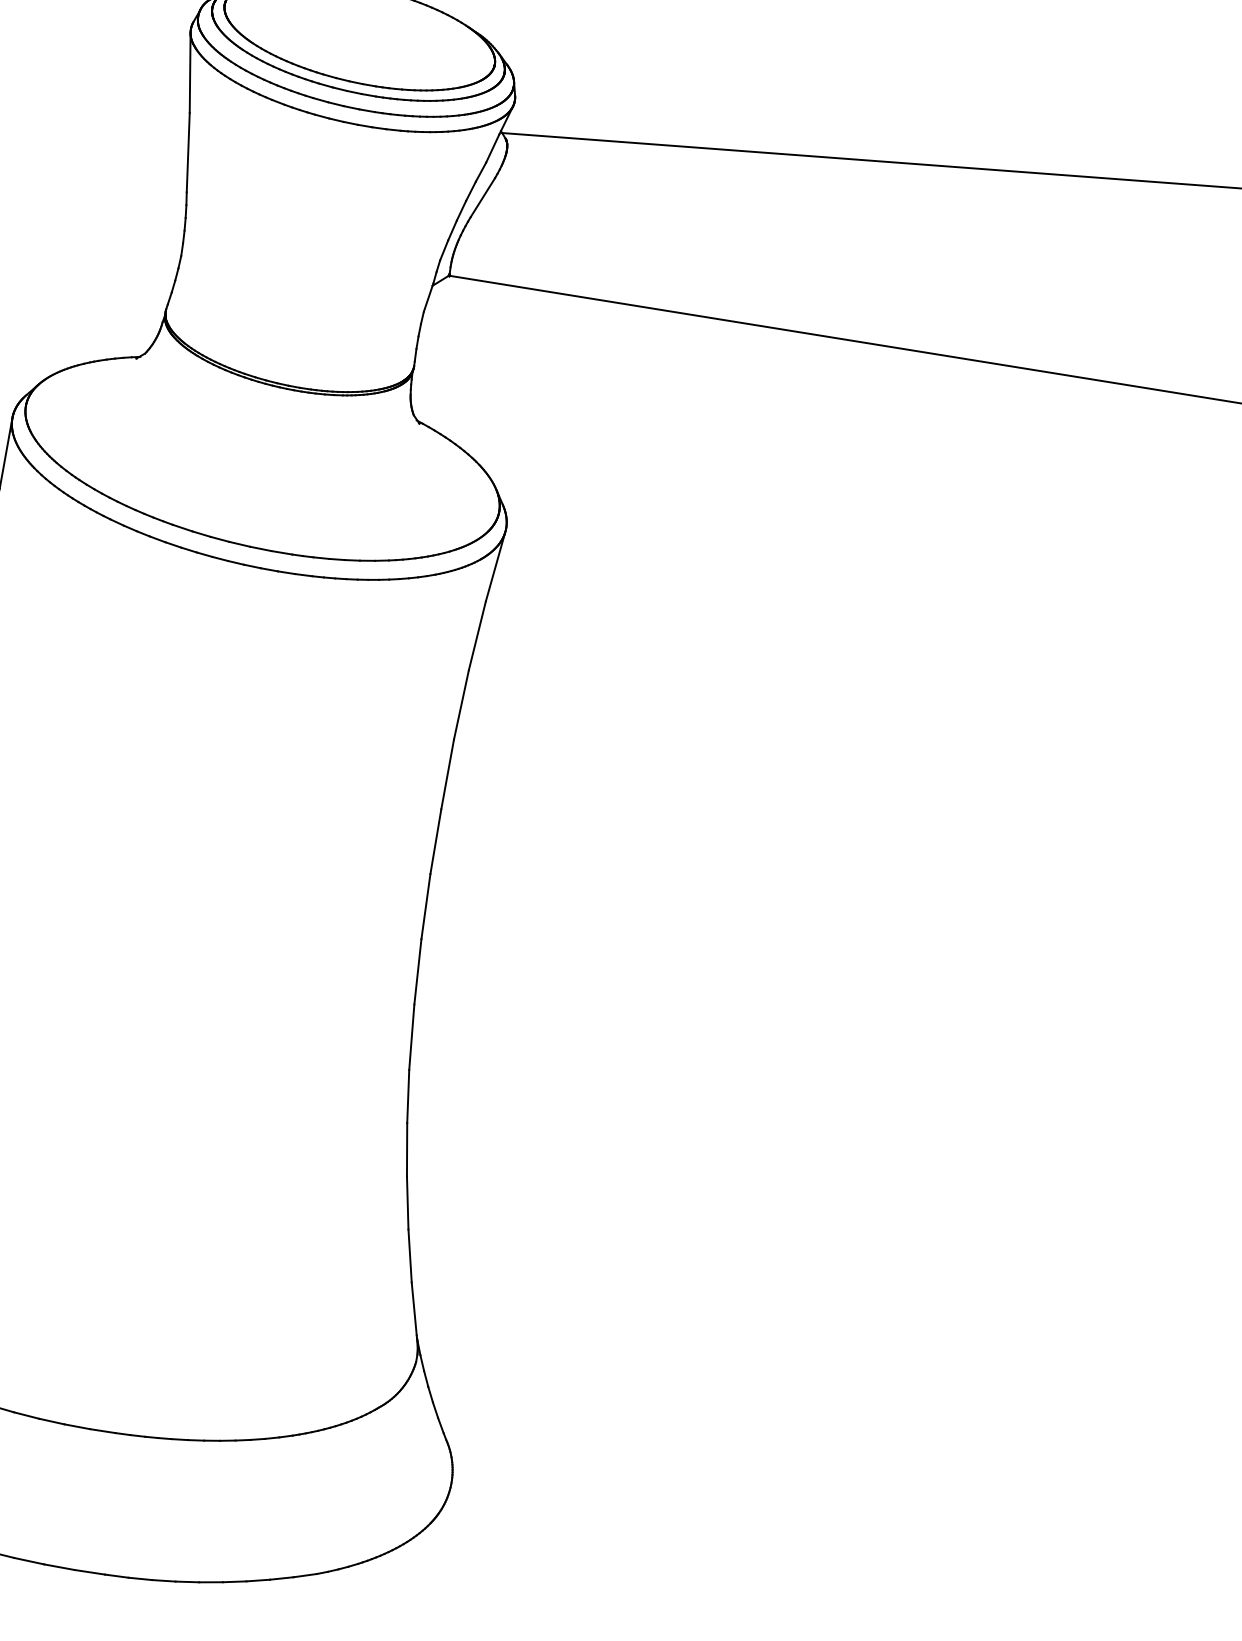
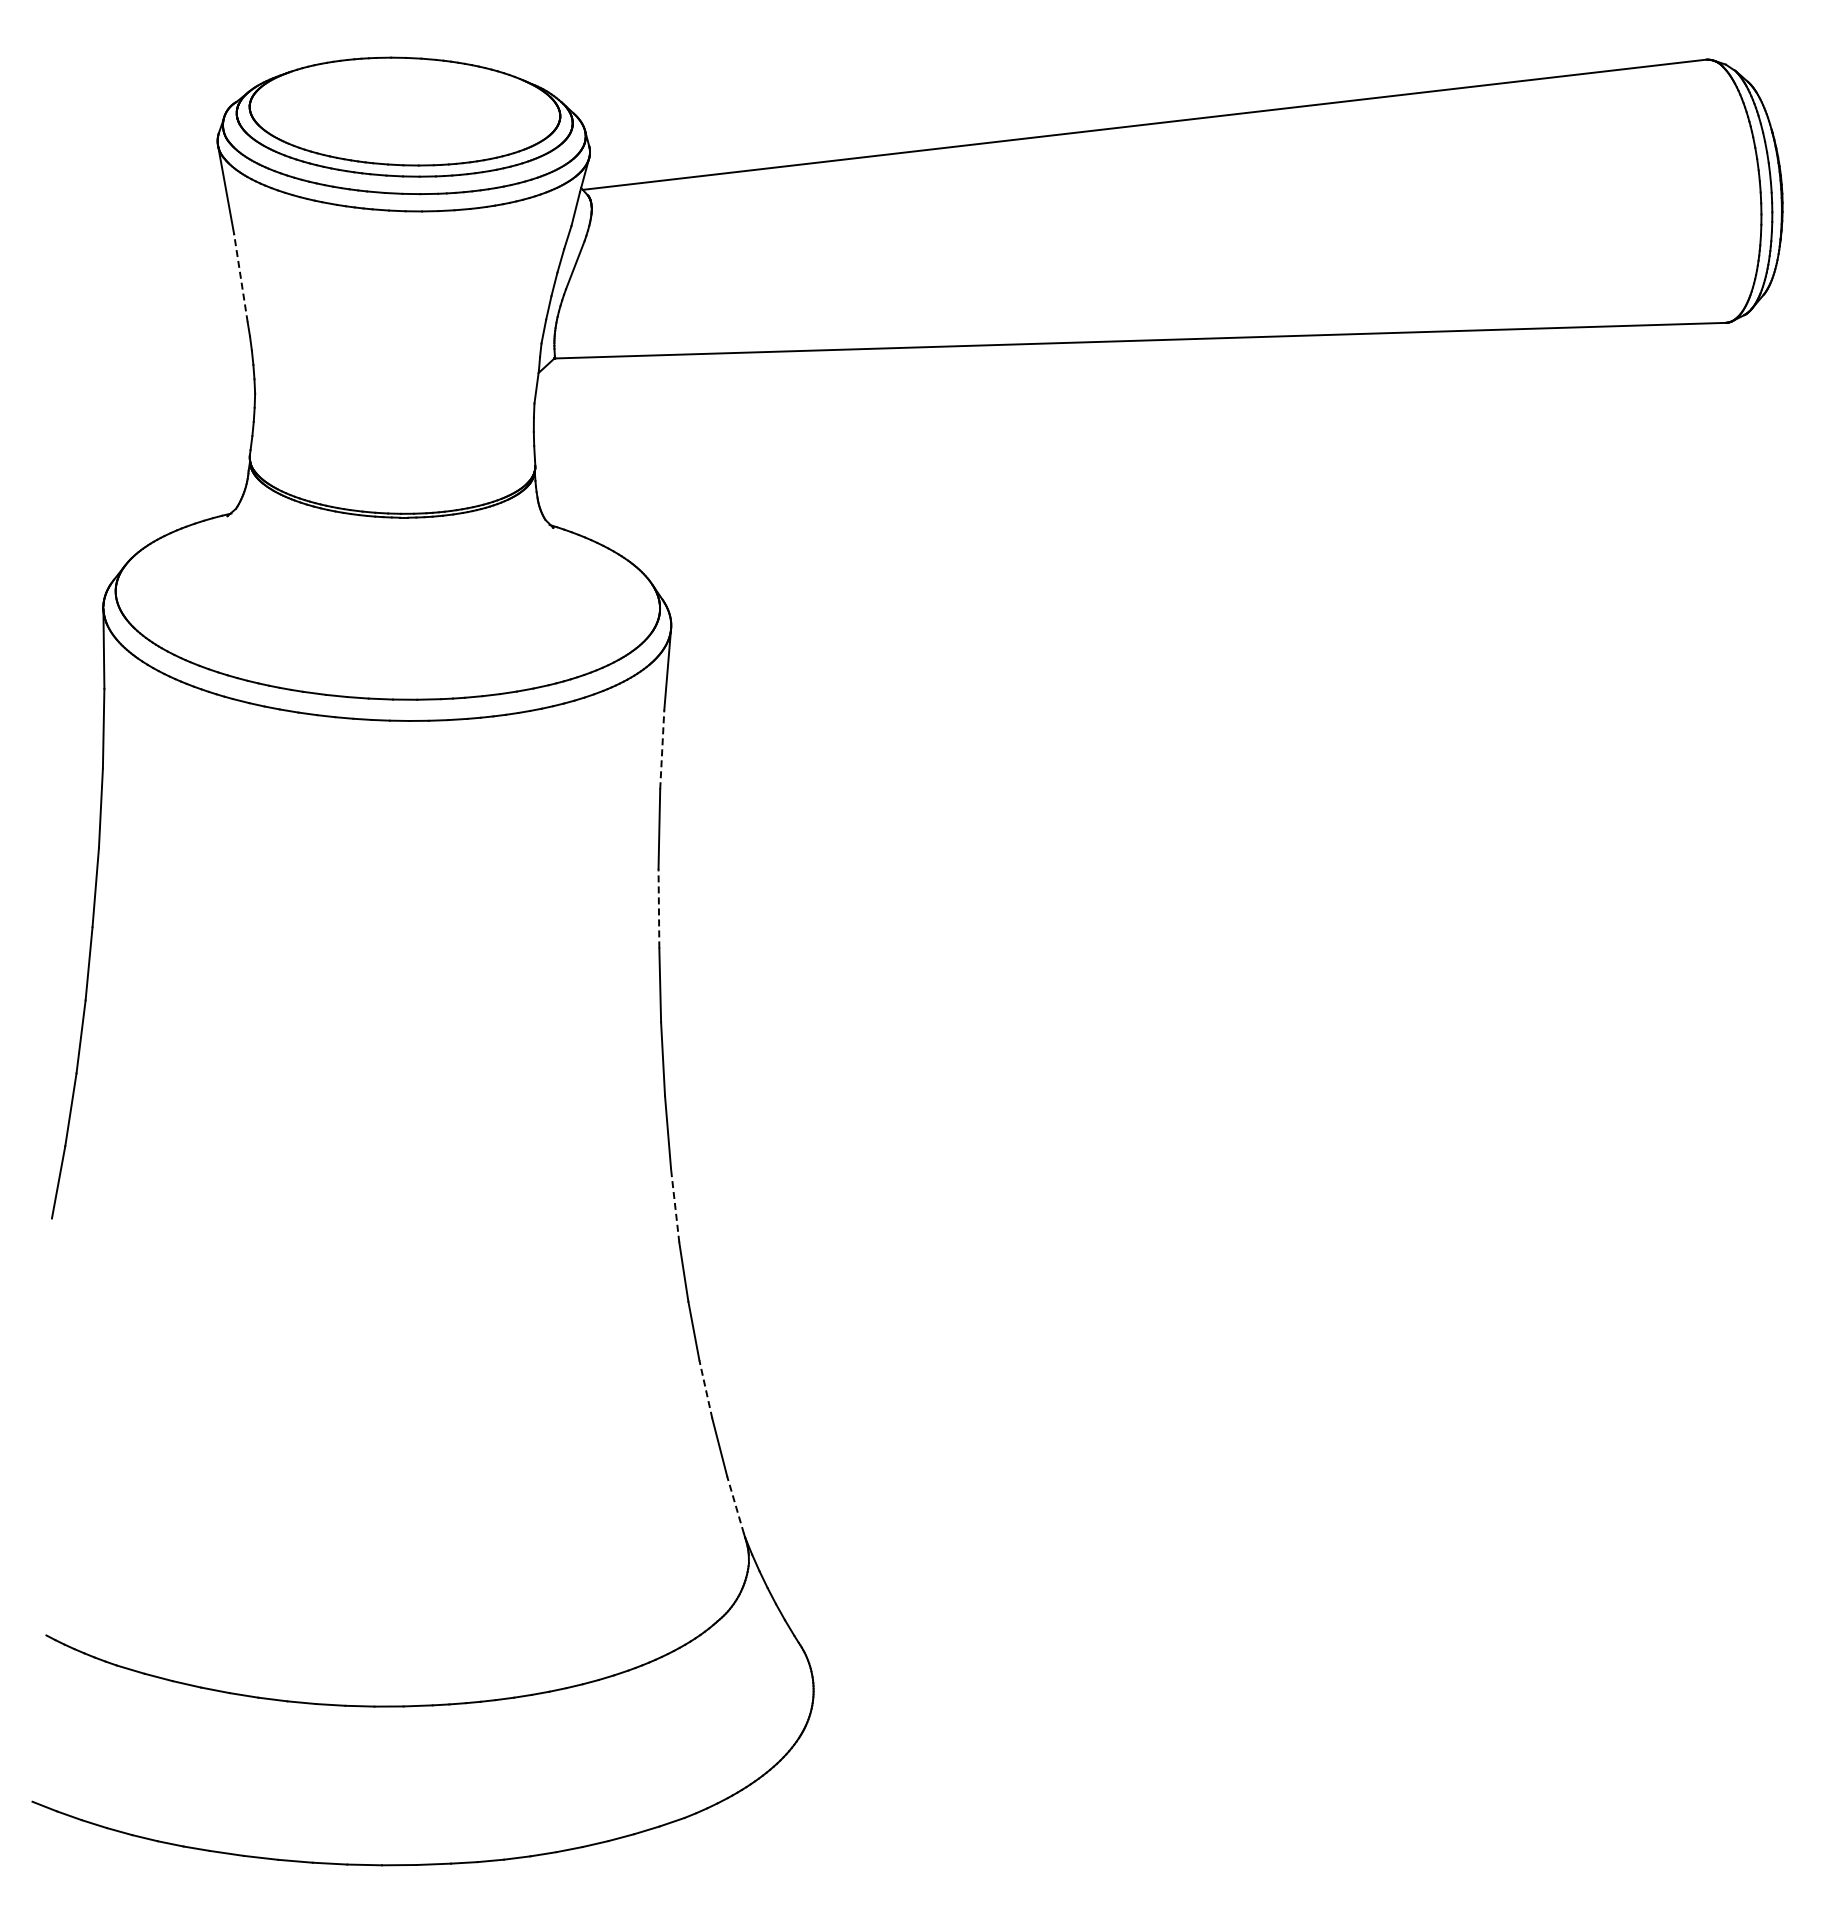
line: (187, 152) -> (240, 278), solid -> dashed
line: (477, 635) -> (662, 749), solid -> dashed
line: (447, 774) -> (658, 908), solid -> dashed
line: (411, 1037) -> (675, 1206), solid -> dashed
line: (407, 1202) -> (705, 1389), solid -> dashed
line: (414, 1309) -> (735, 1505), solid -> dashed

